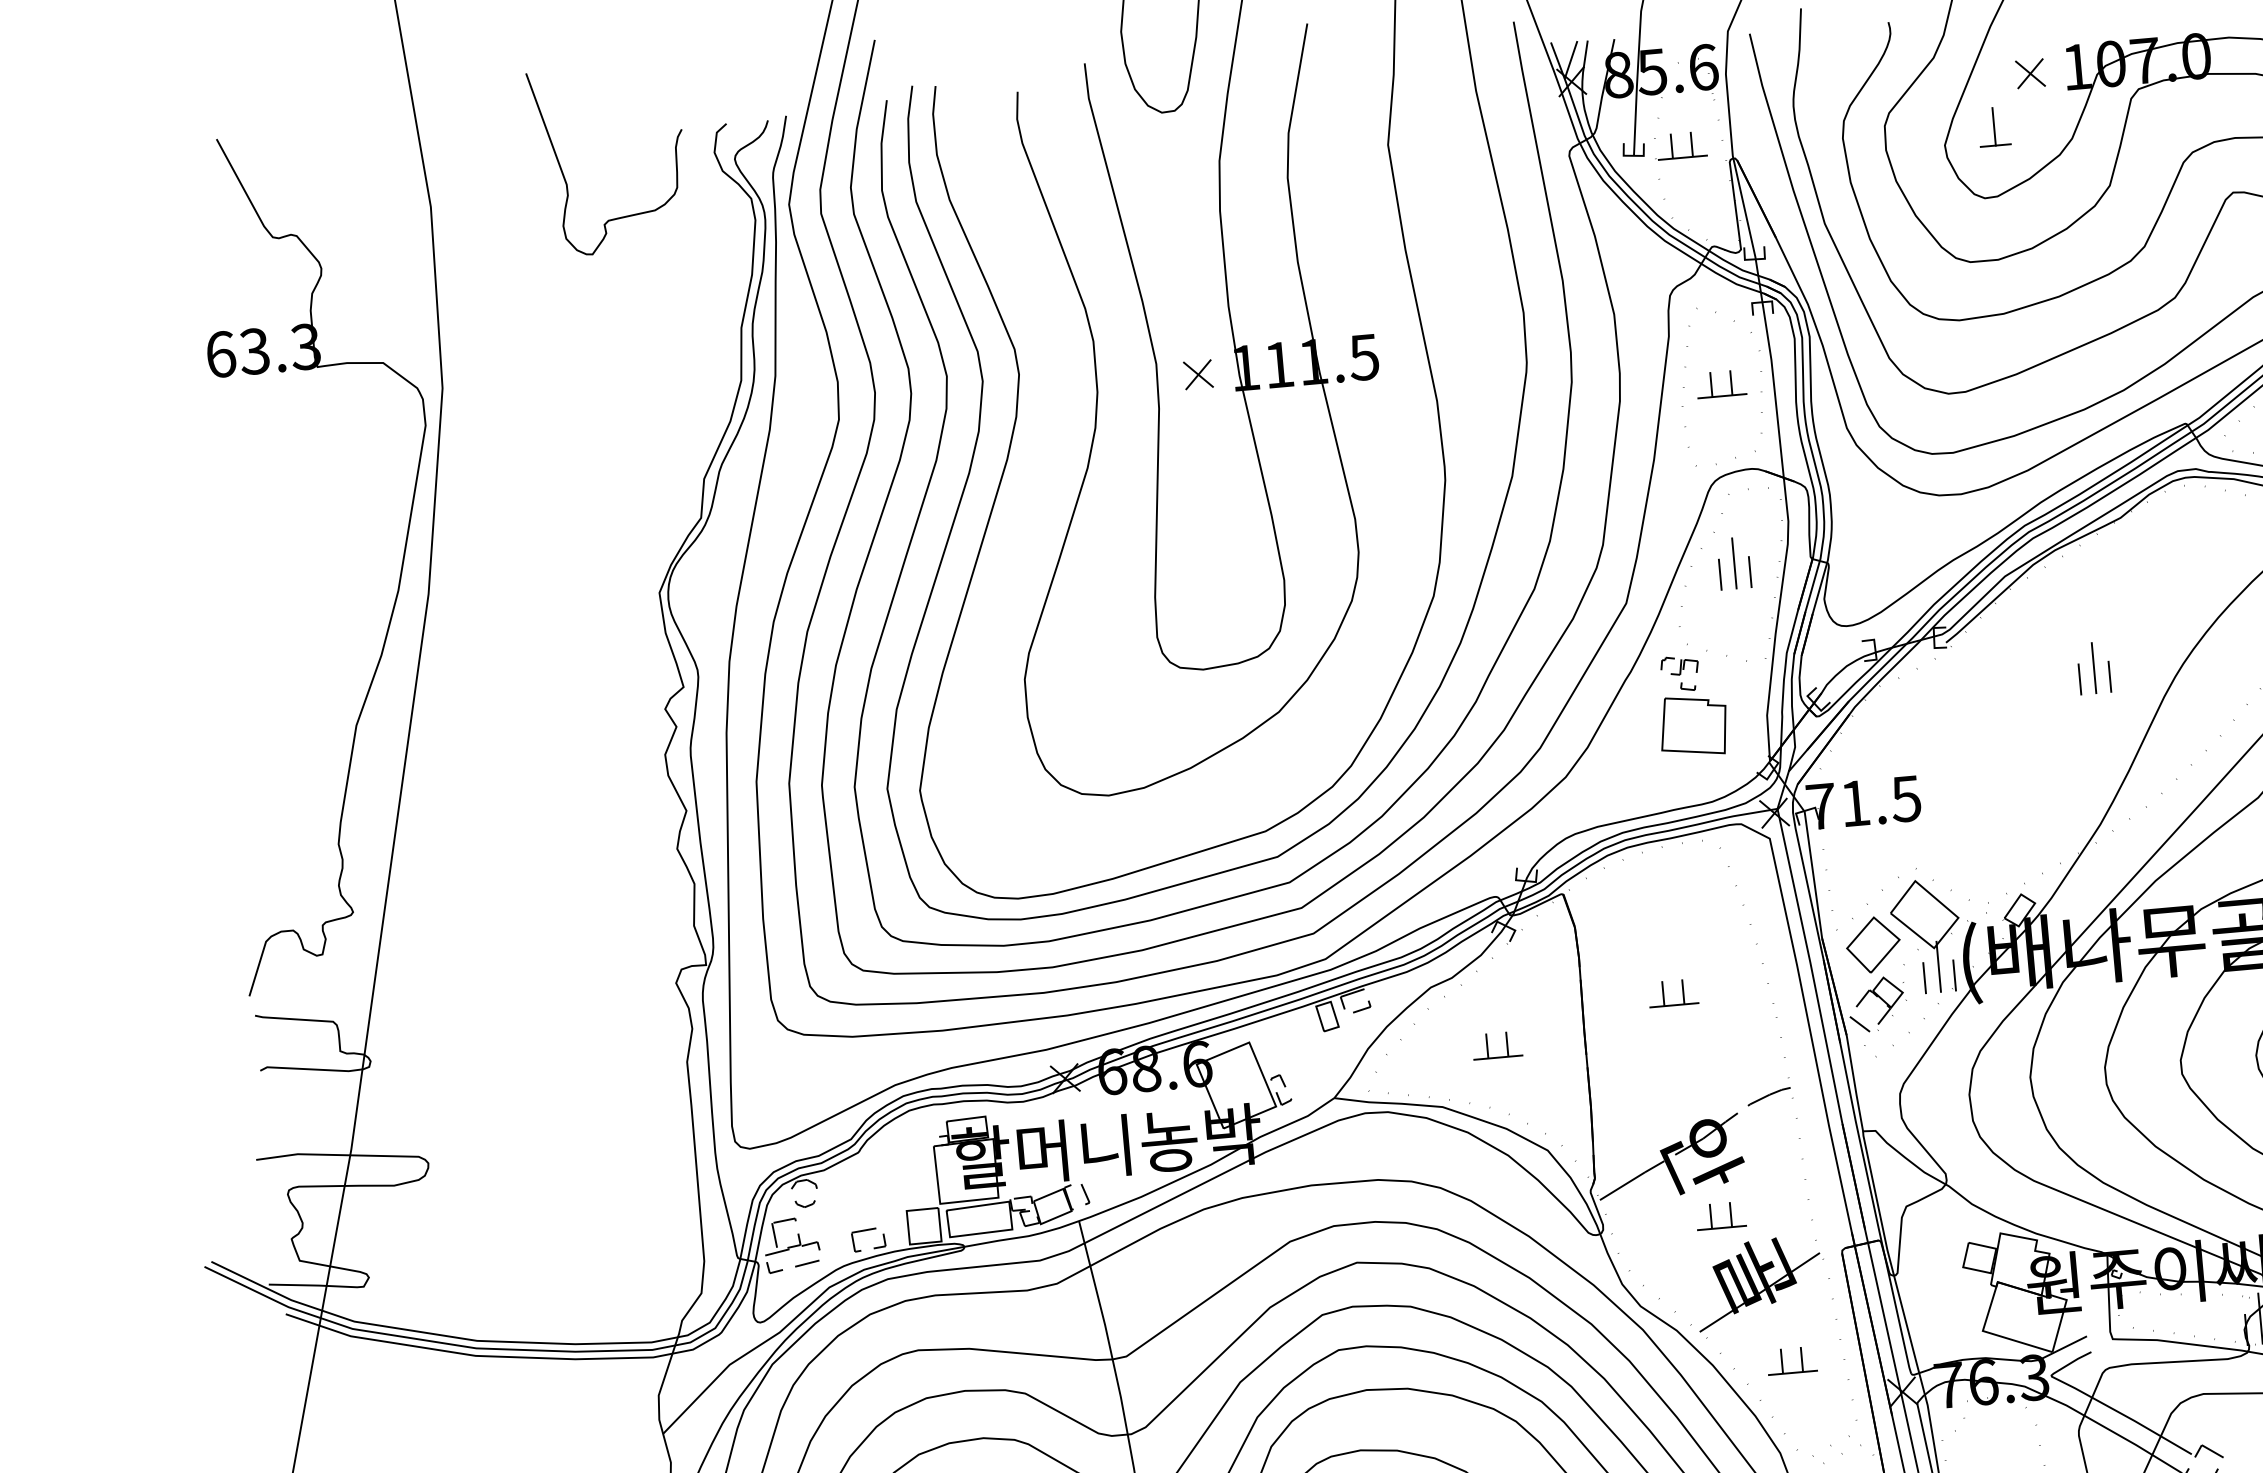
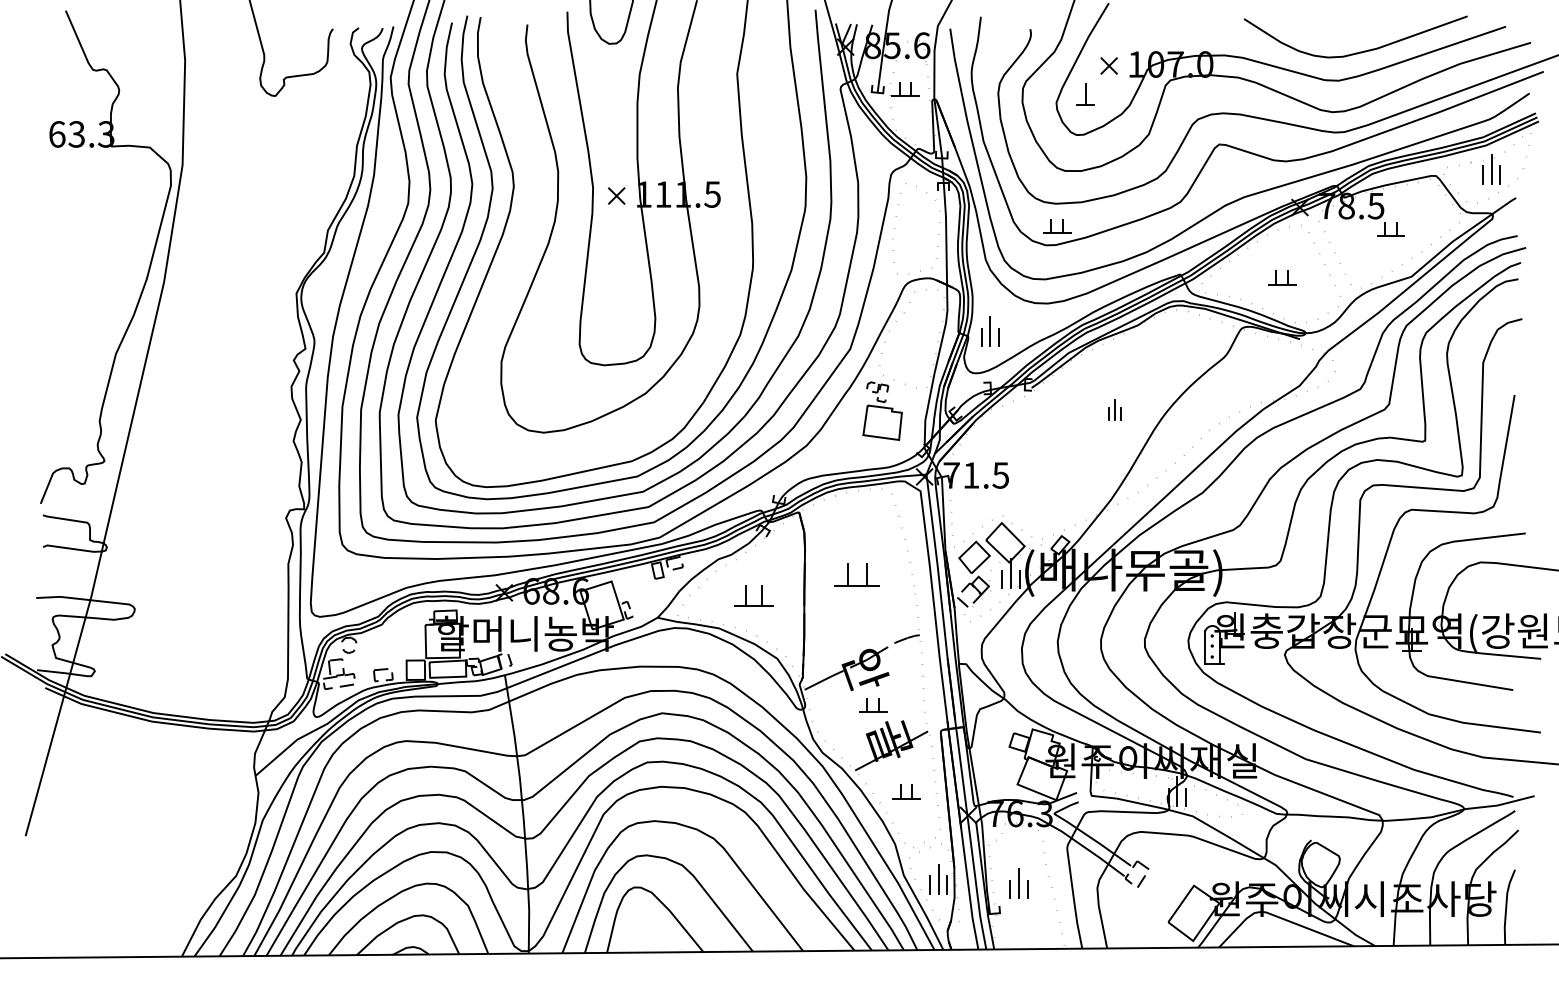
part: (1722, 384) -> (1057, 226), moved
part: (1734, 563) -> (990, 331), moved
part: (2094, 668) -> (1115, 410), size x0.7
part: (1673, 992) -> (857, 574), size x1.6
part: (1496, 1044) -> (753, 595), size x1.4

